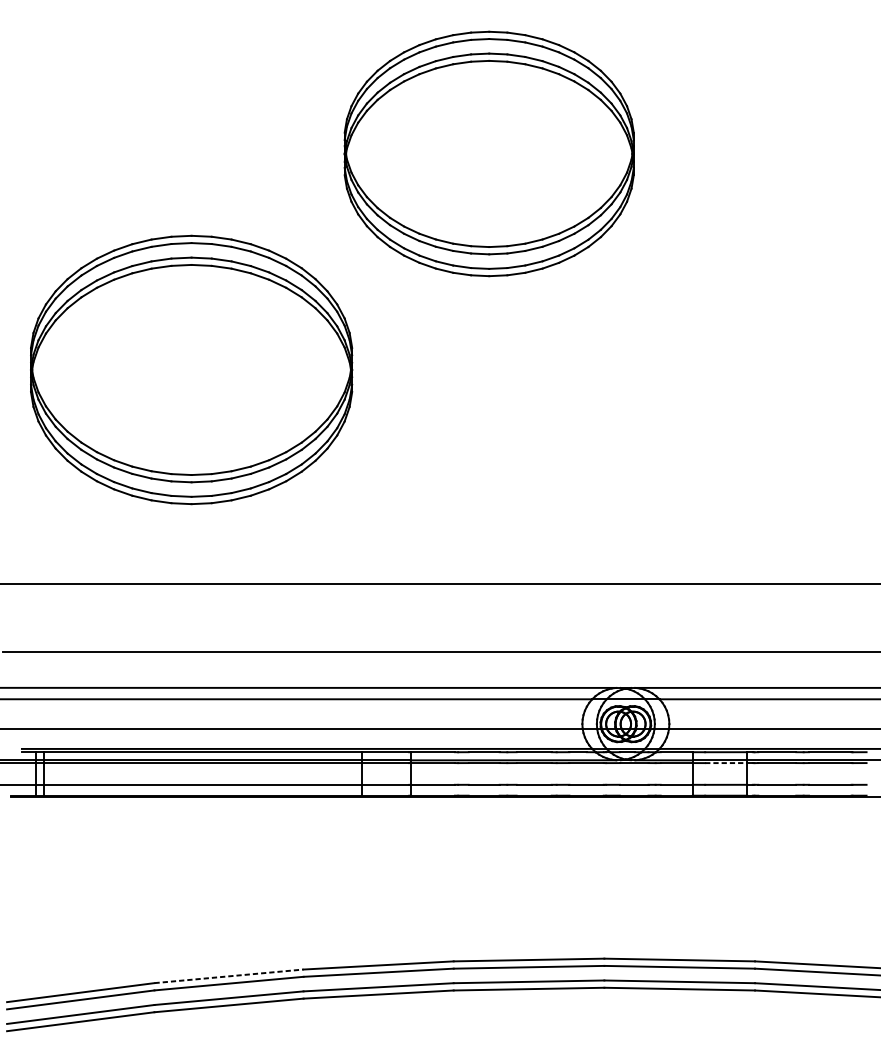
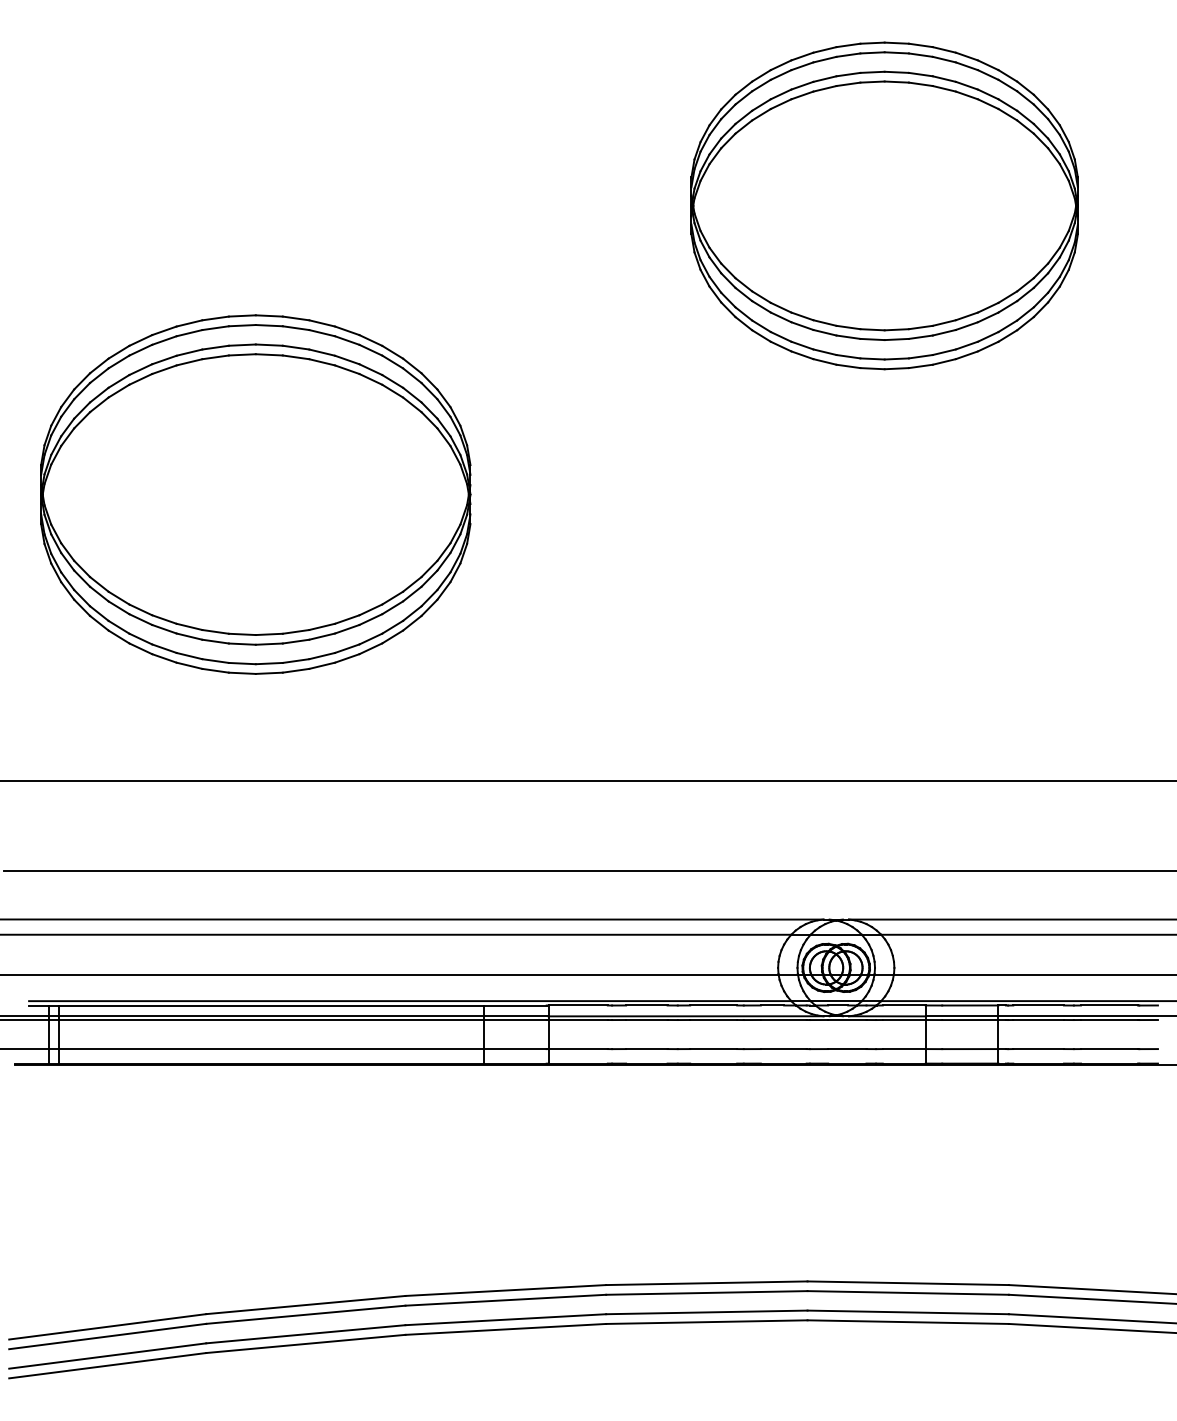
part: (489, 153) -> (884, 205), moved
line: (726, 763) -> (970, 1020), dashed -> solid
line: (229, 975) -> (306, 1304), dashed -> solid

